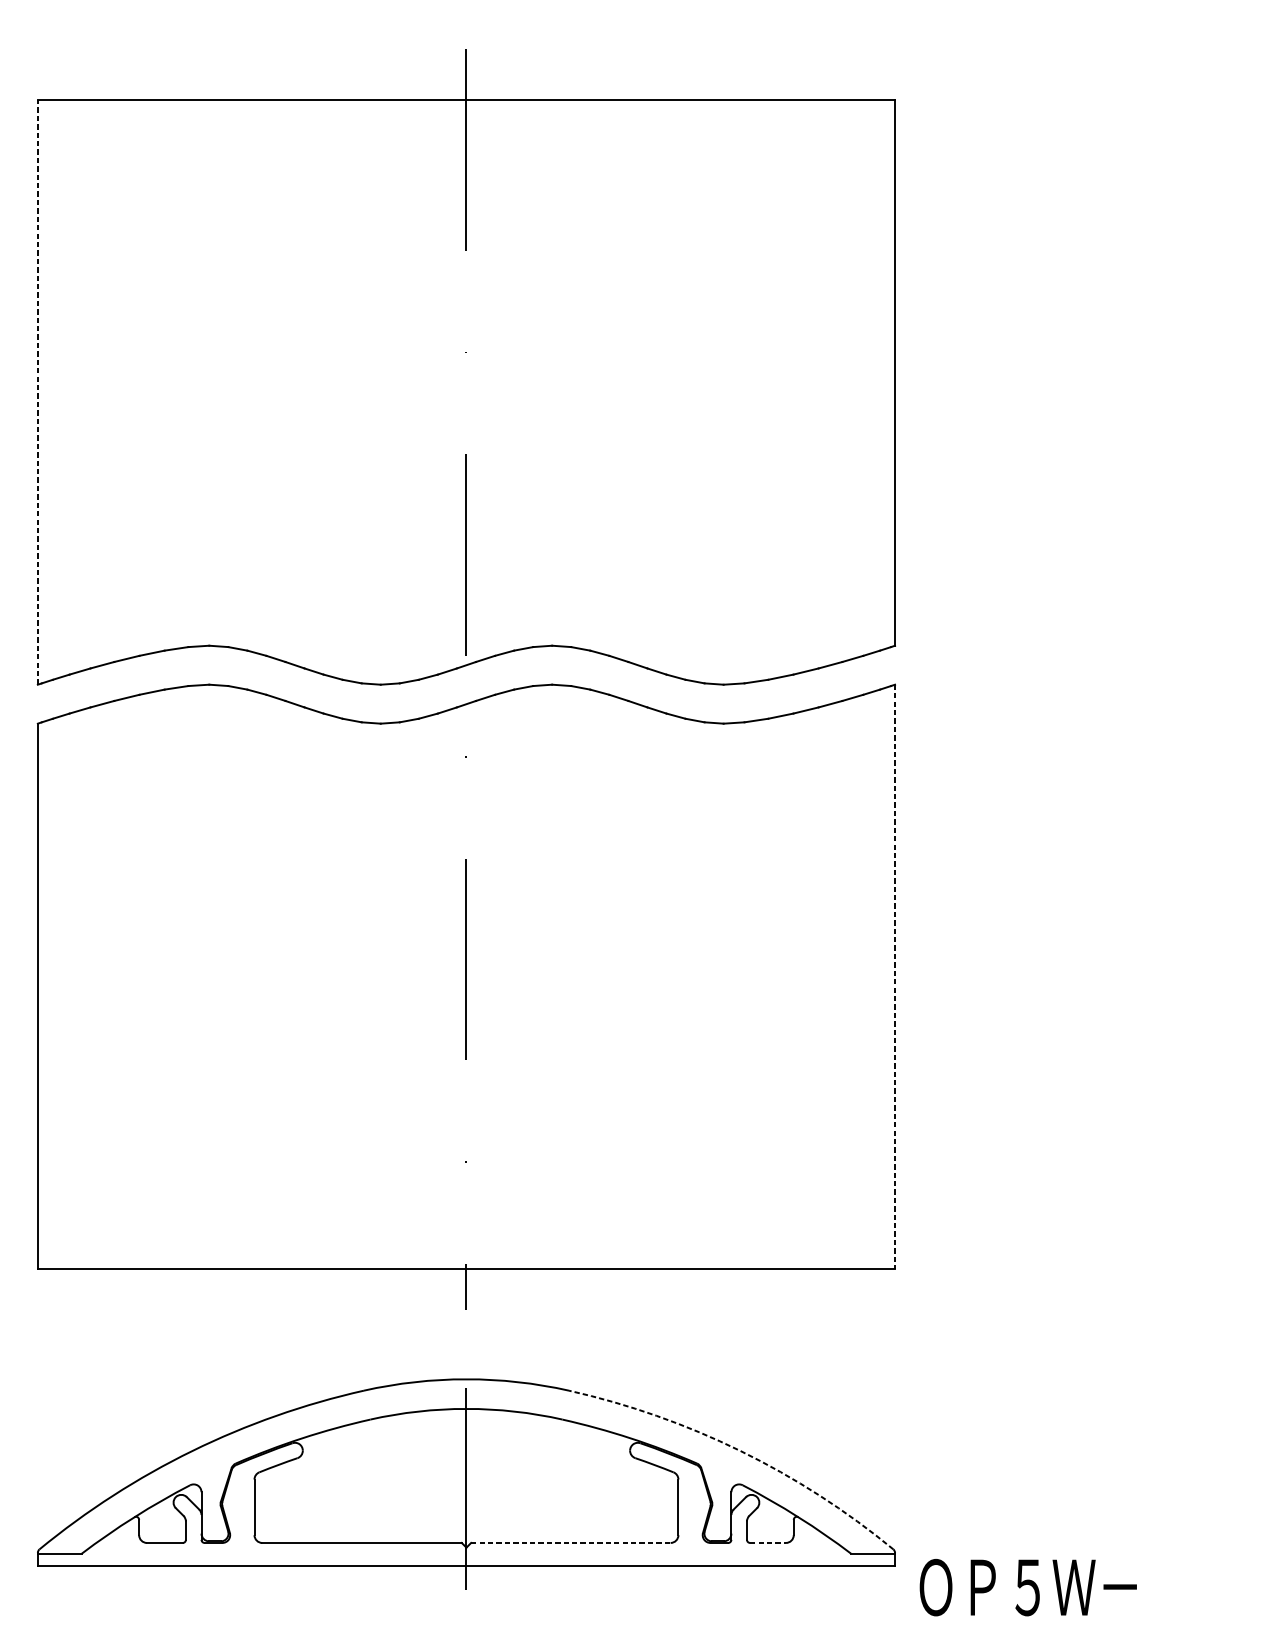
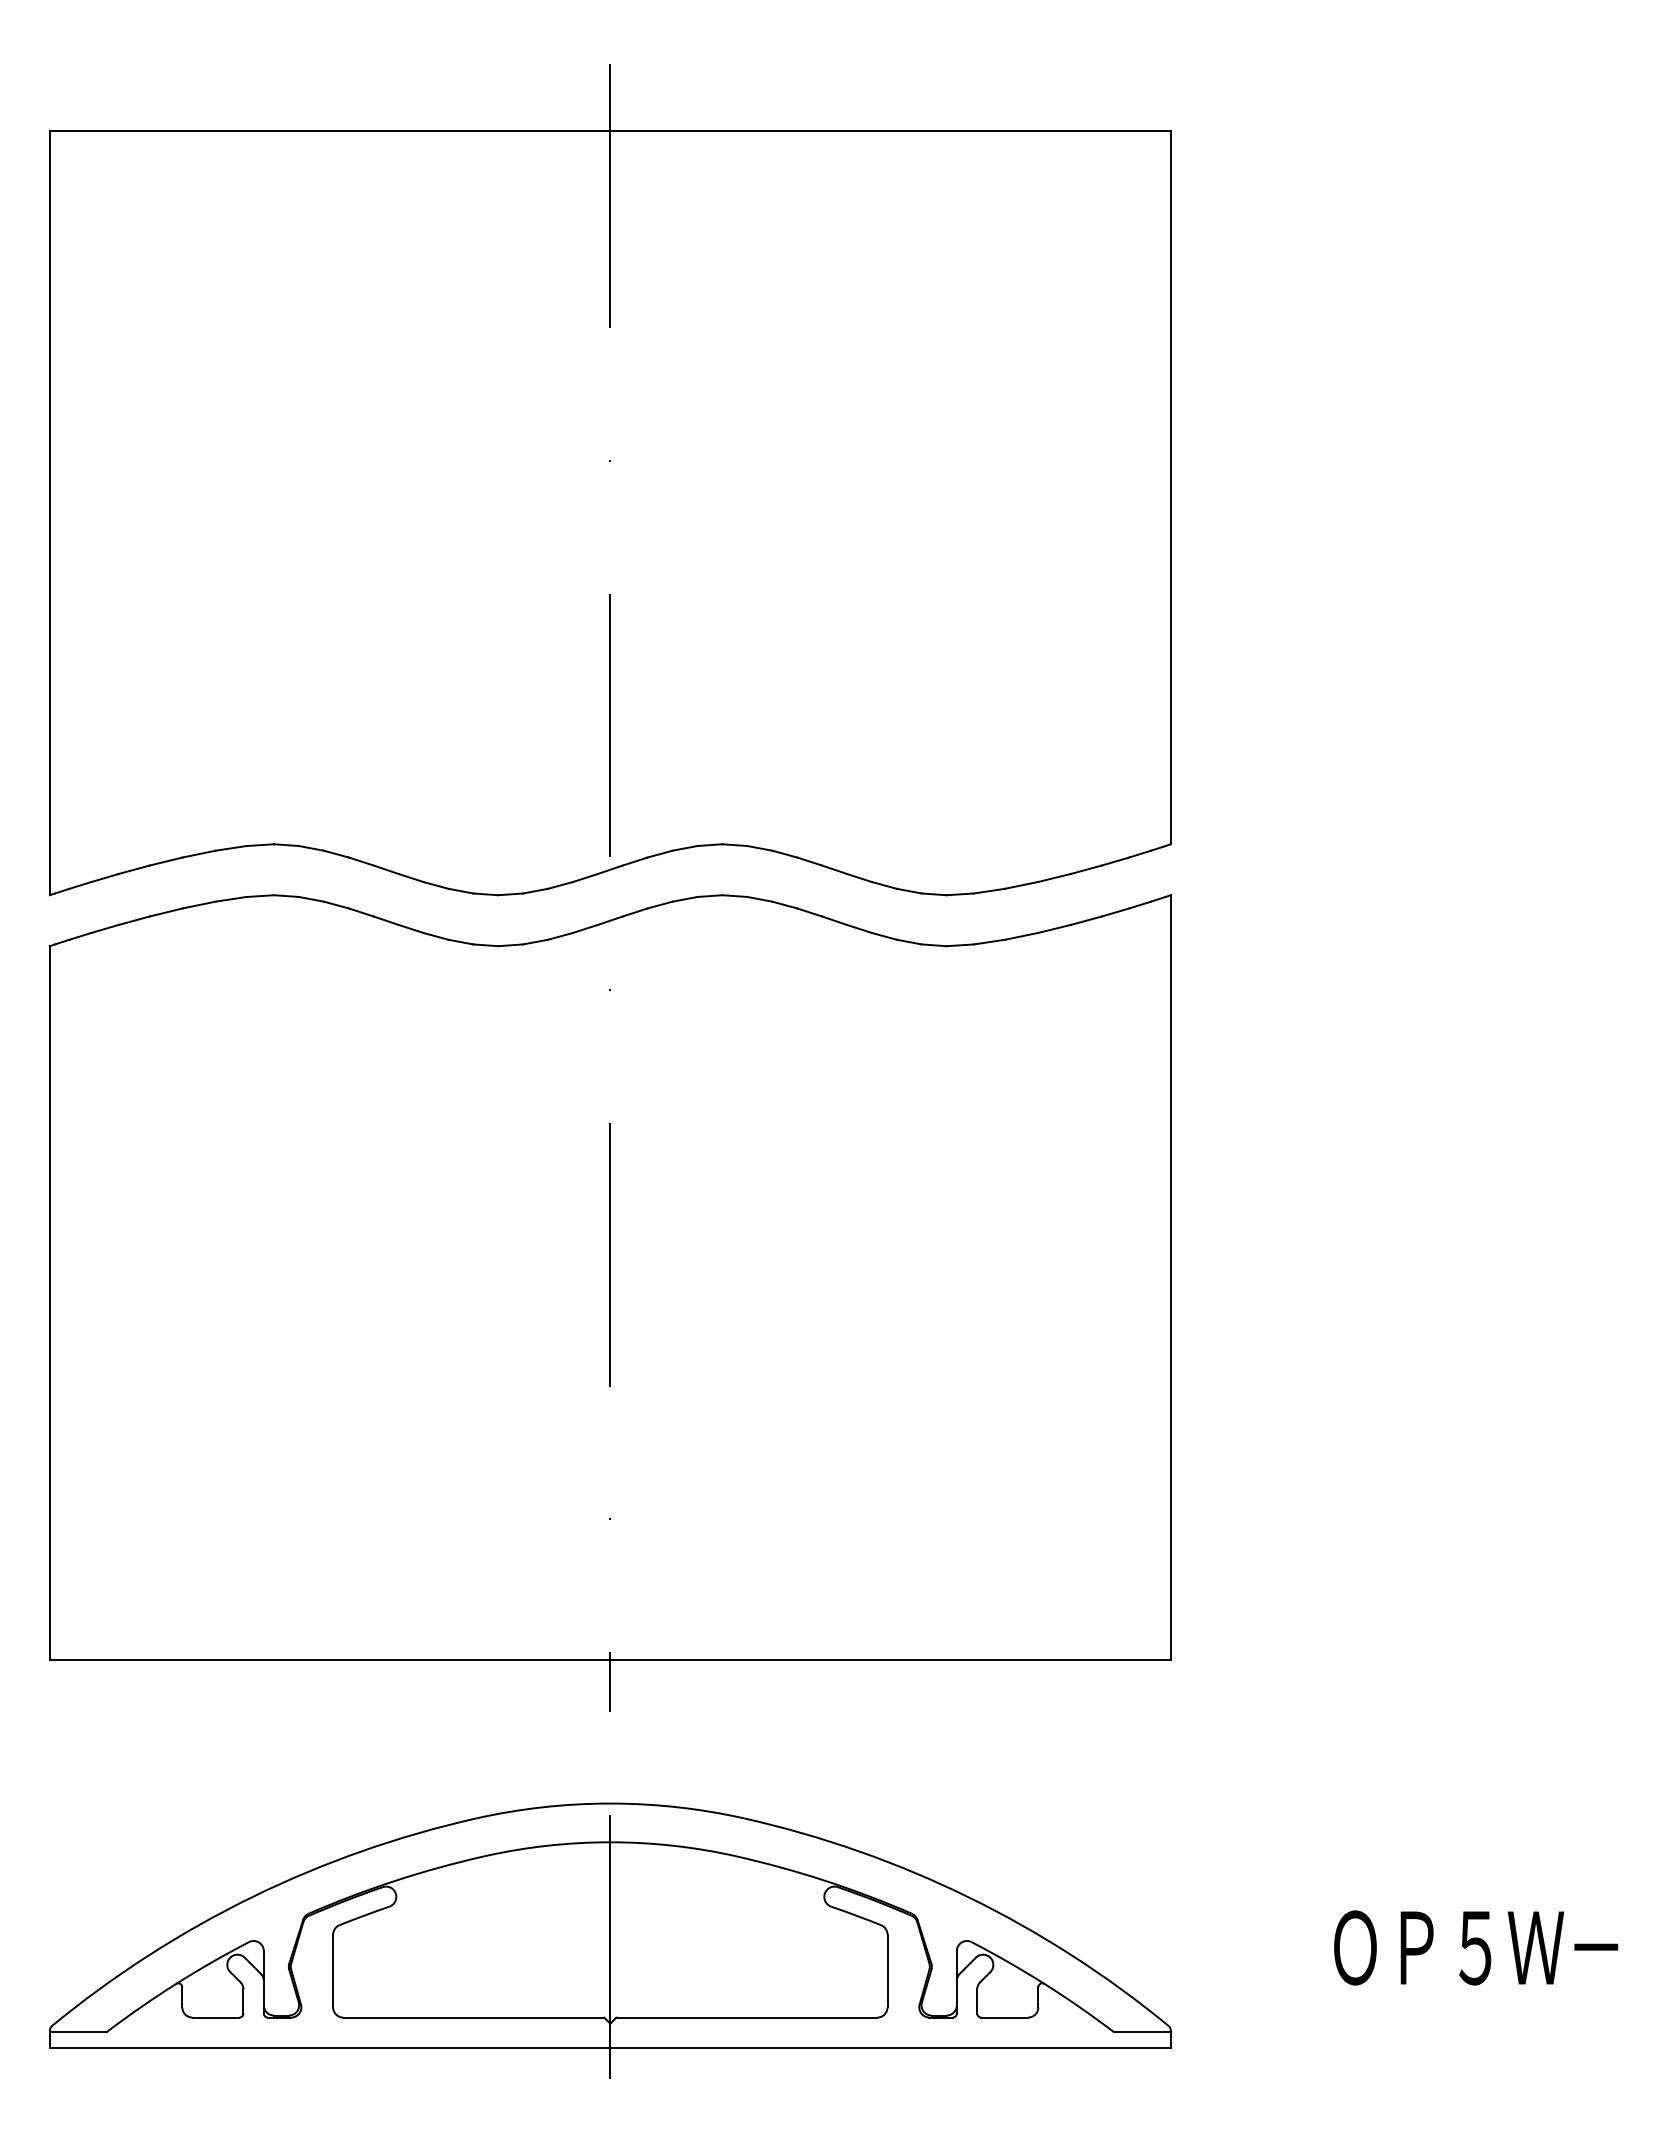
line: (37, 392) -> (49, 512), dashed -> solid
line: (894, 977) -> (1170, 1277), dashed -> solid
arc: (740, 1451) -> (968, 1897), dashed -> solid
line: (571, 1542) -> (747, 2017), dashed -> solid
line: (768, 1542) -> (1005, 2017), dashed -> solid
text: (1028, 1587) -> (1476, 1947), moved

